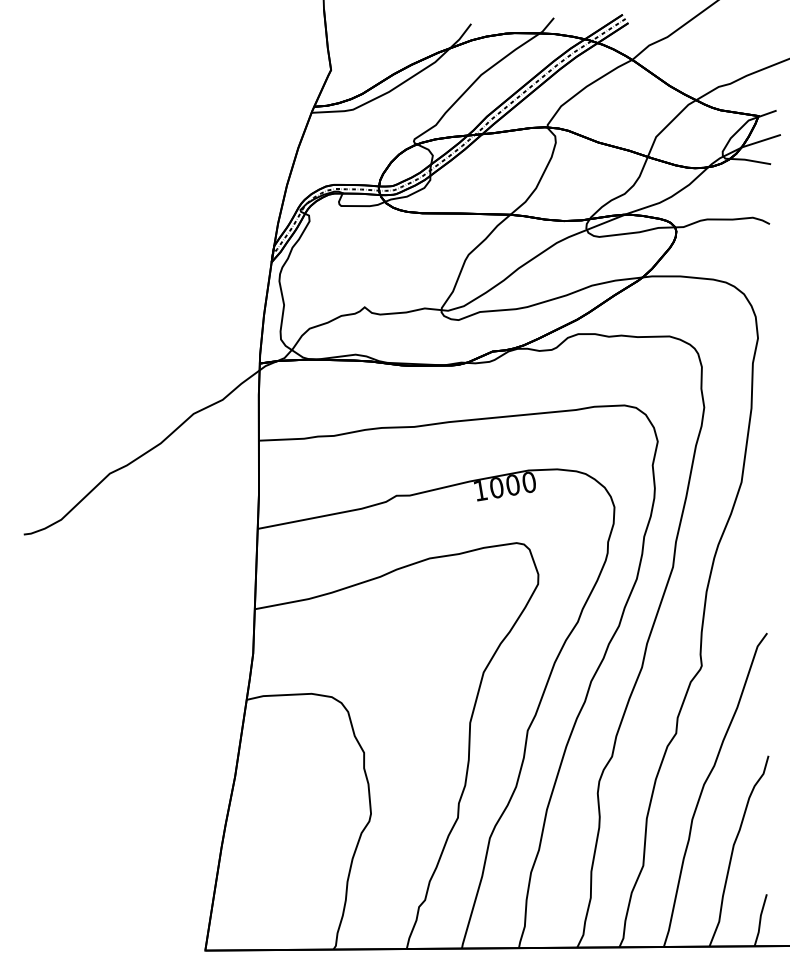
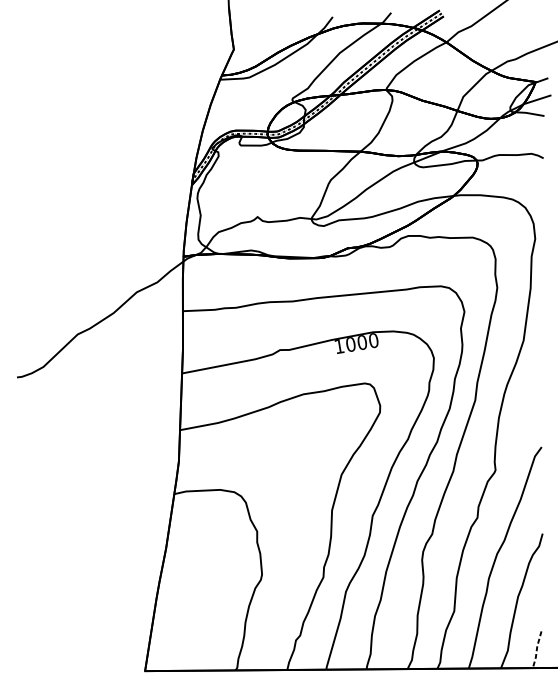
line: (760, 920) -> (537, 649), solid -> dashed

